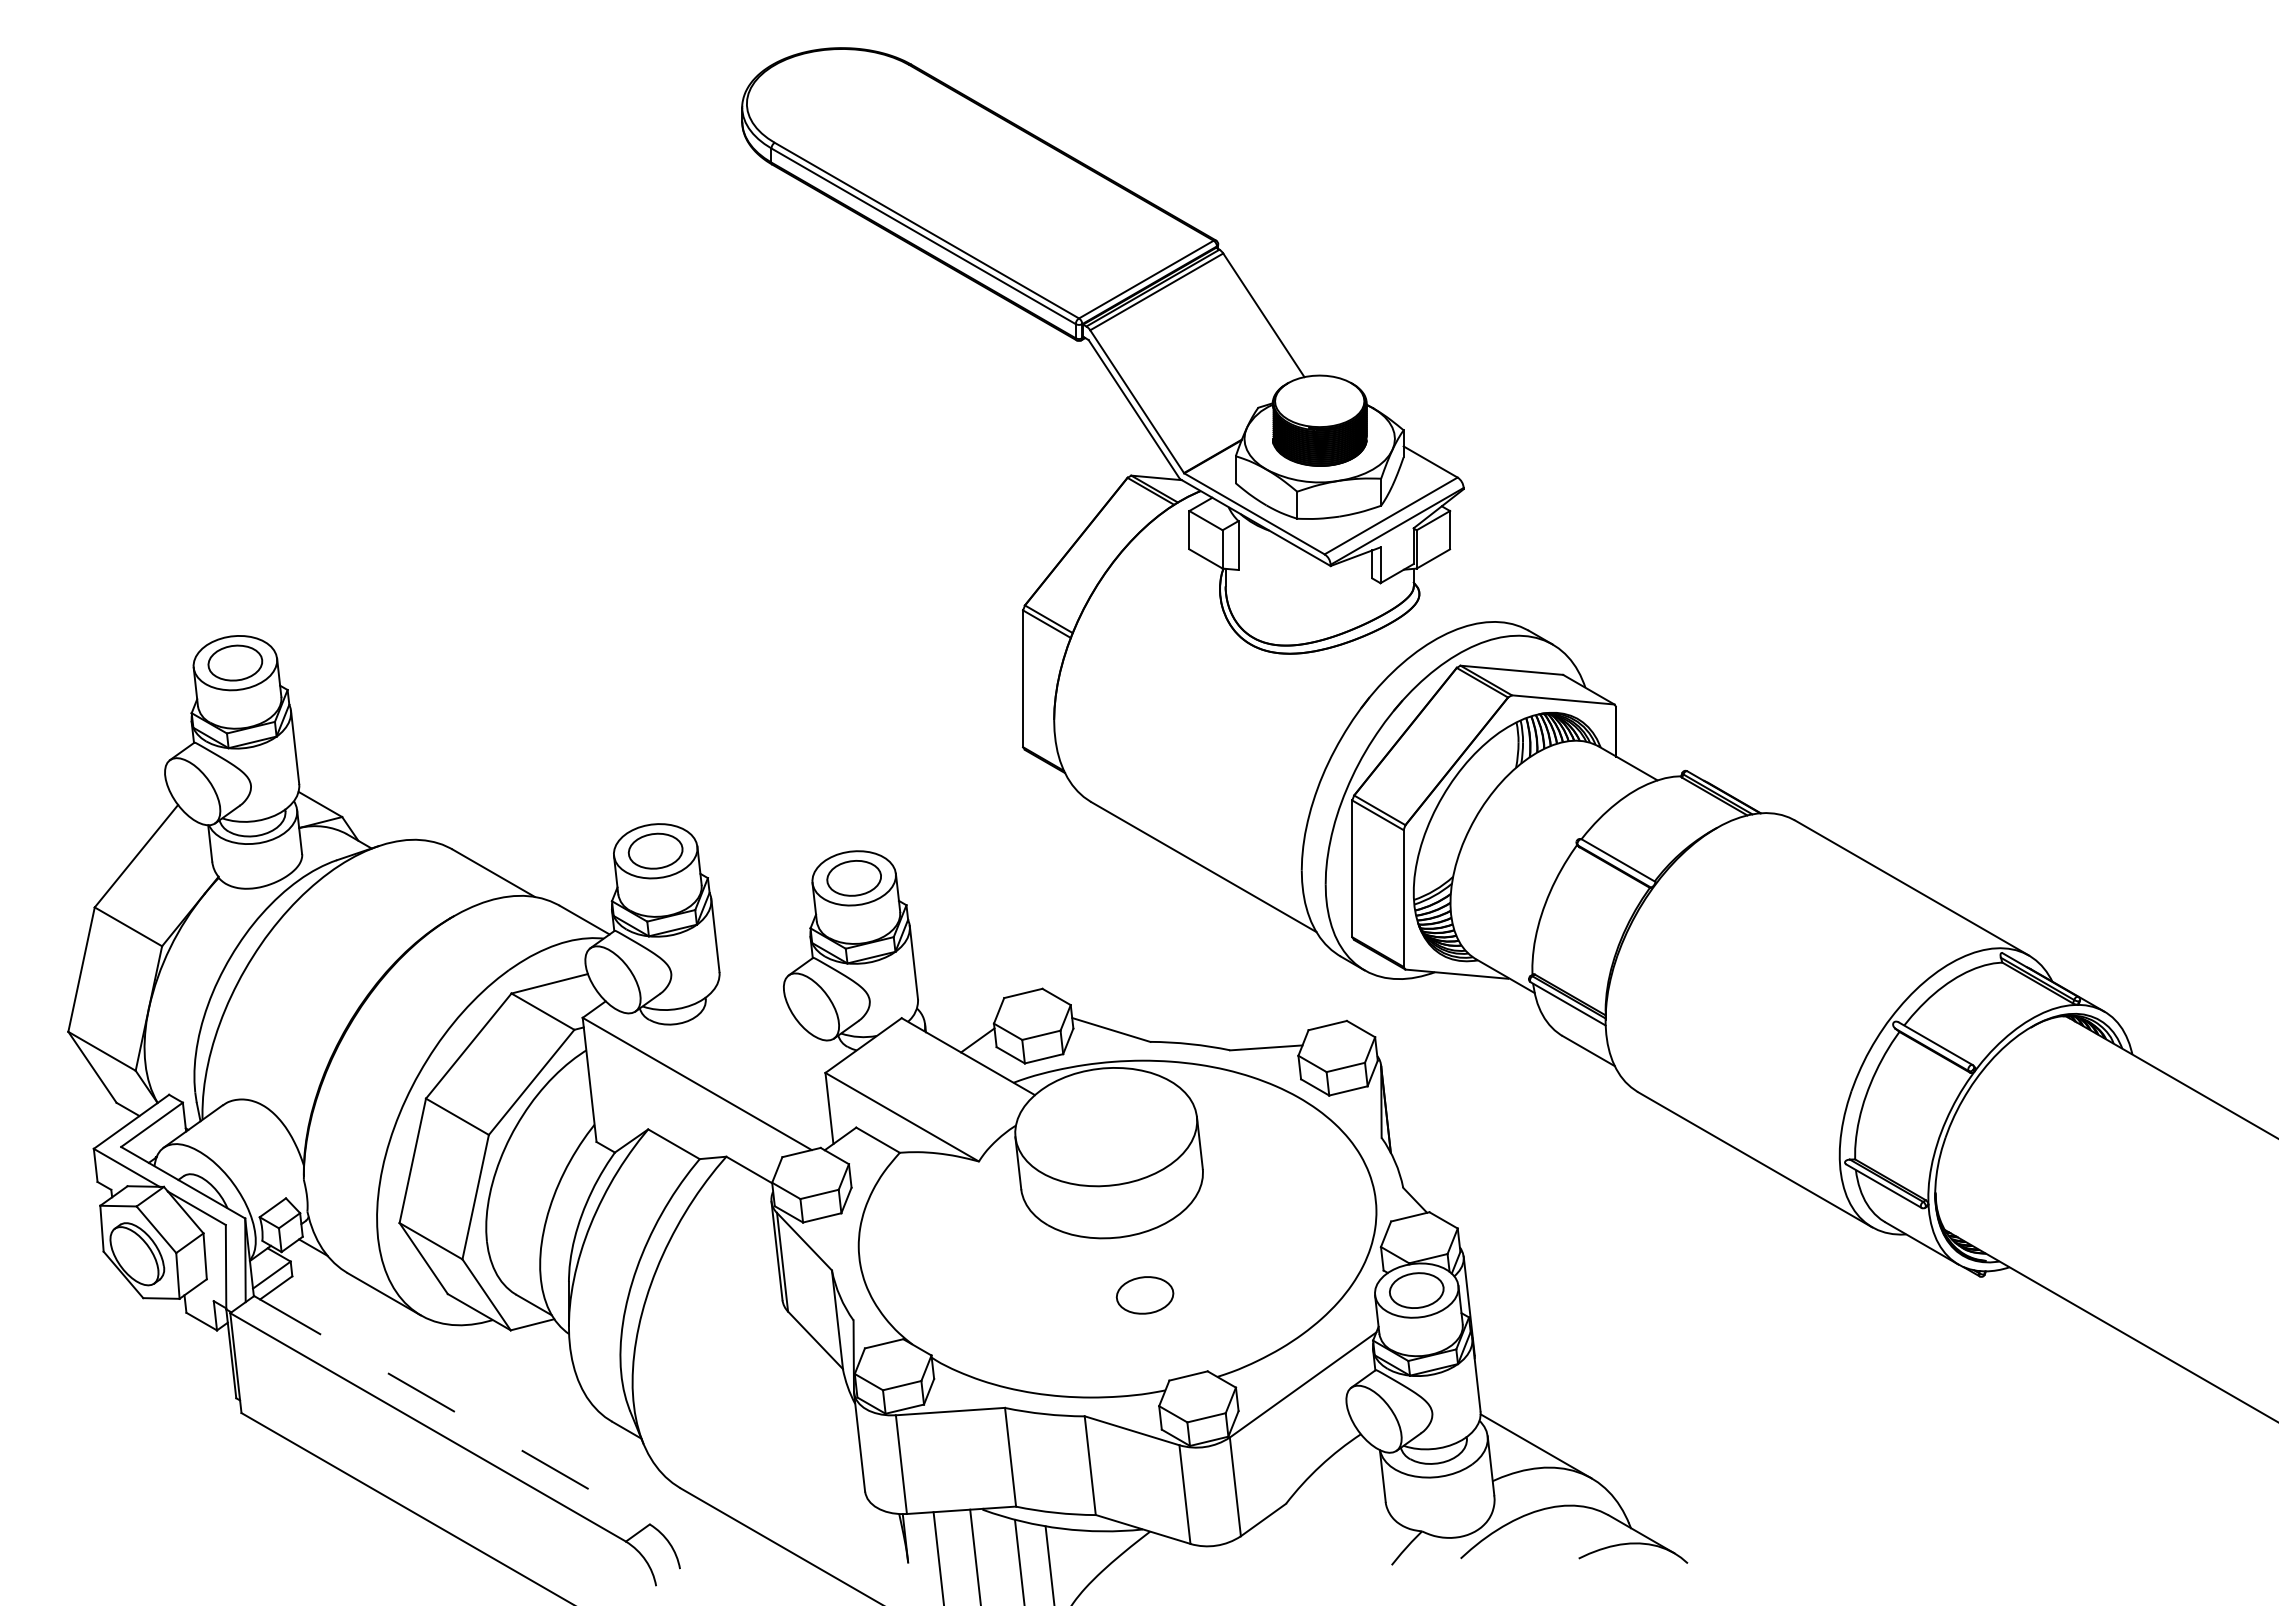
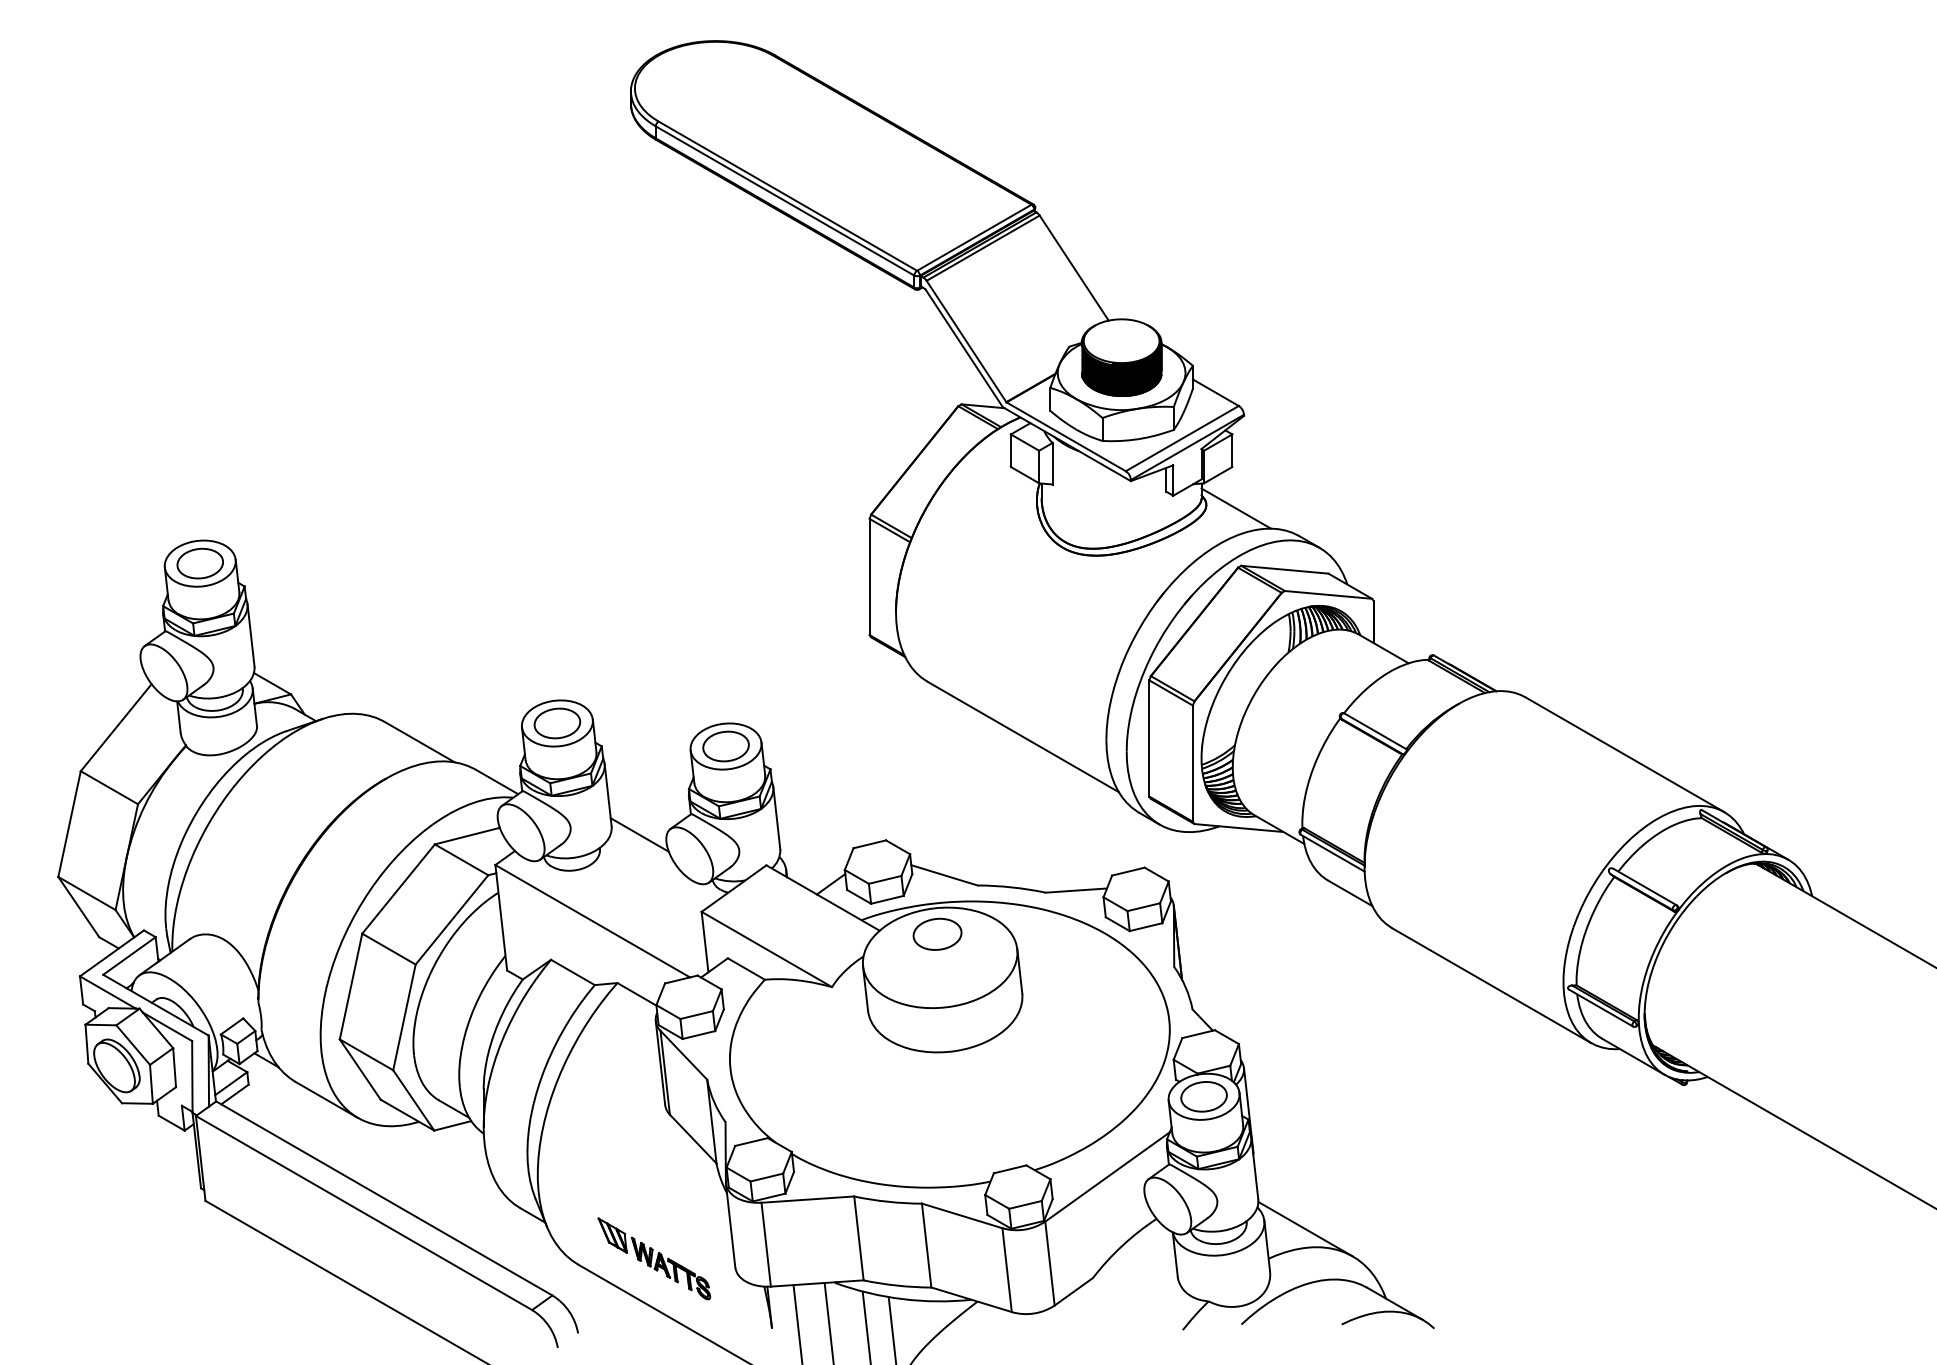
line: (1454, 597) -> (1236, 507), added
line: (752, 982) -> (639, 835), added
part: (1144, 1295) -> (937, 934), moved
line: (452, 1410) -> (384, 1198), dashed -> solid
part: (769, 1480) -> (654, 1258), added

